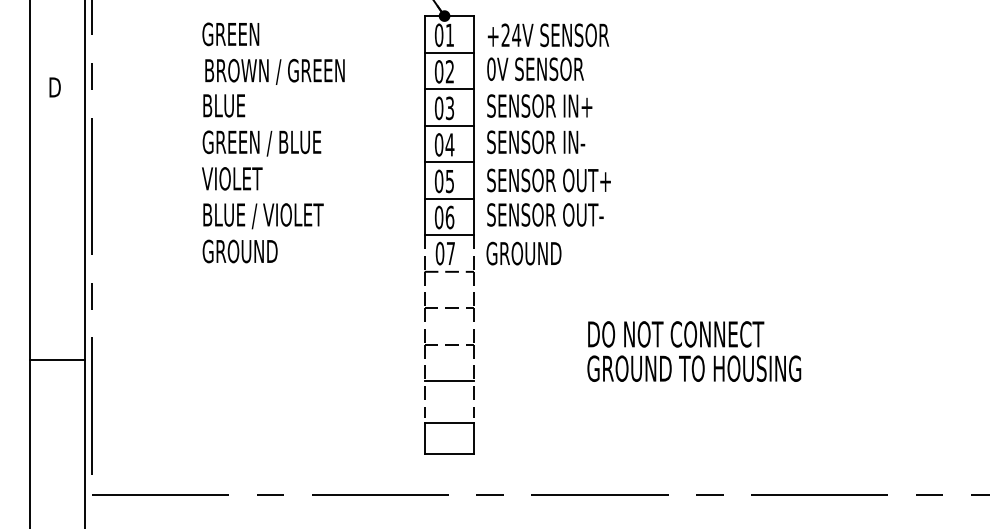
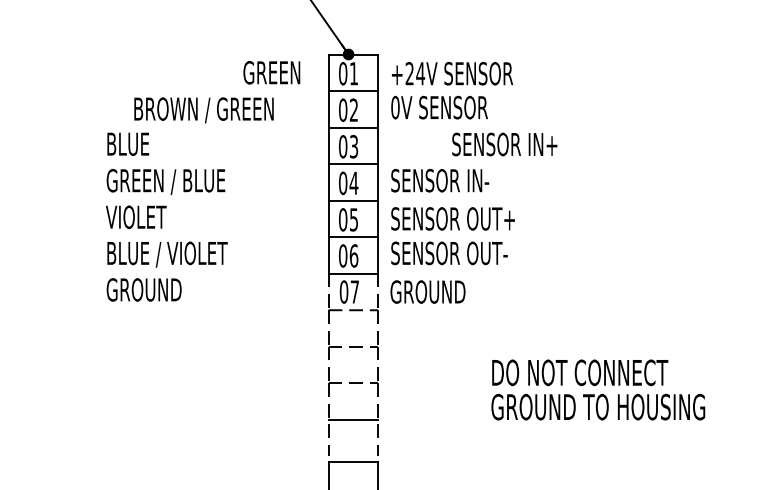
text: (230, 34) -> (271, 72), moved
text: (274, 71) -> (203, 109), moved
text: (539, 105) -> (504, 143), moved

